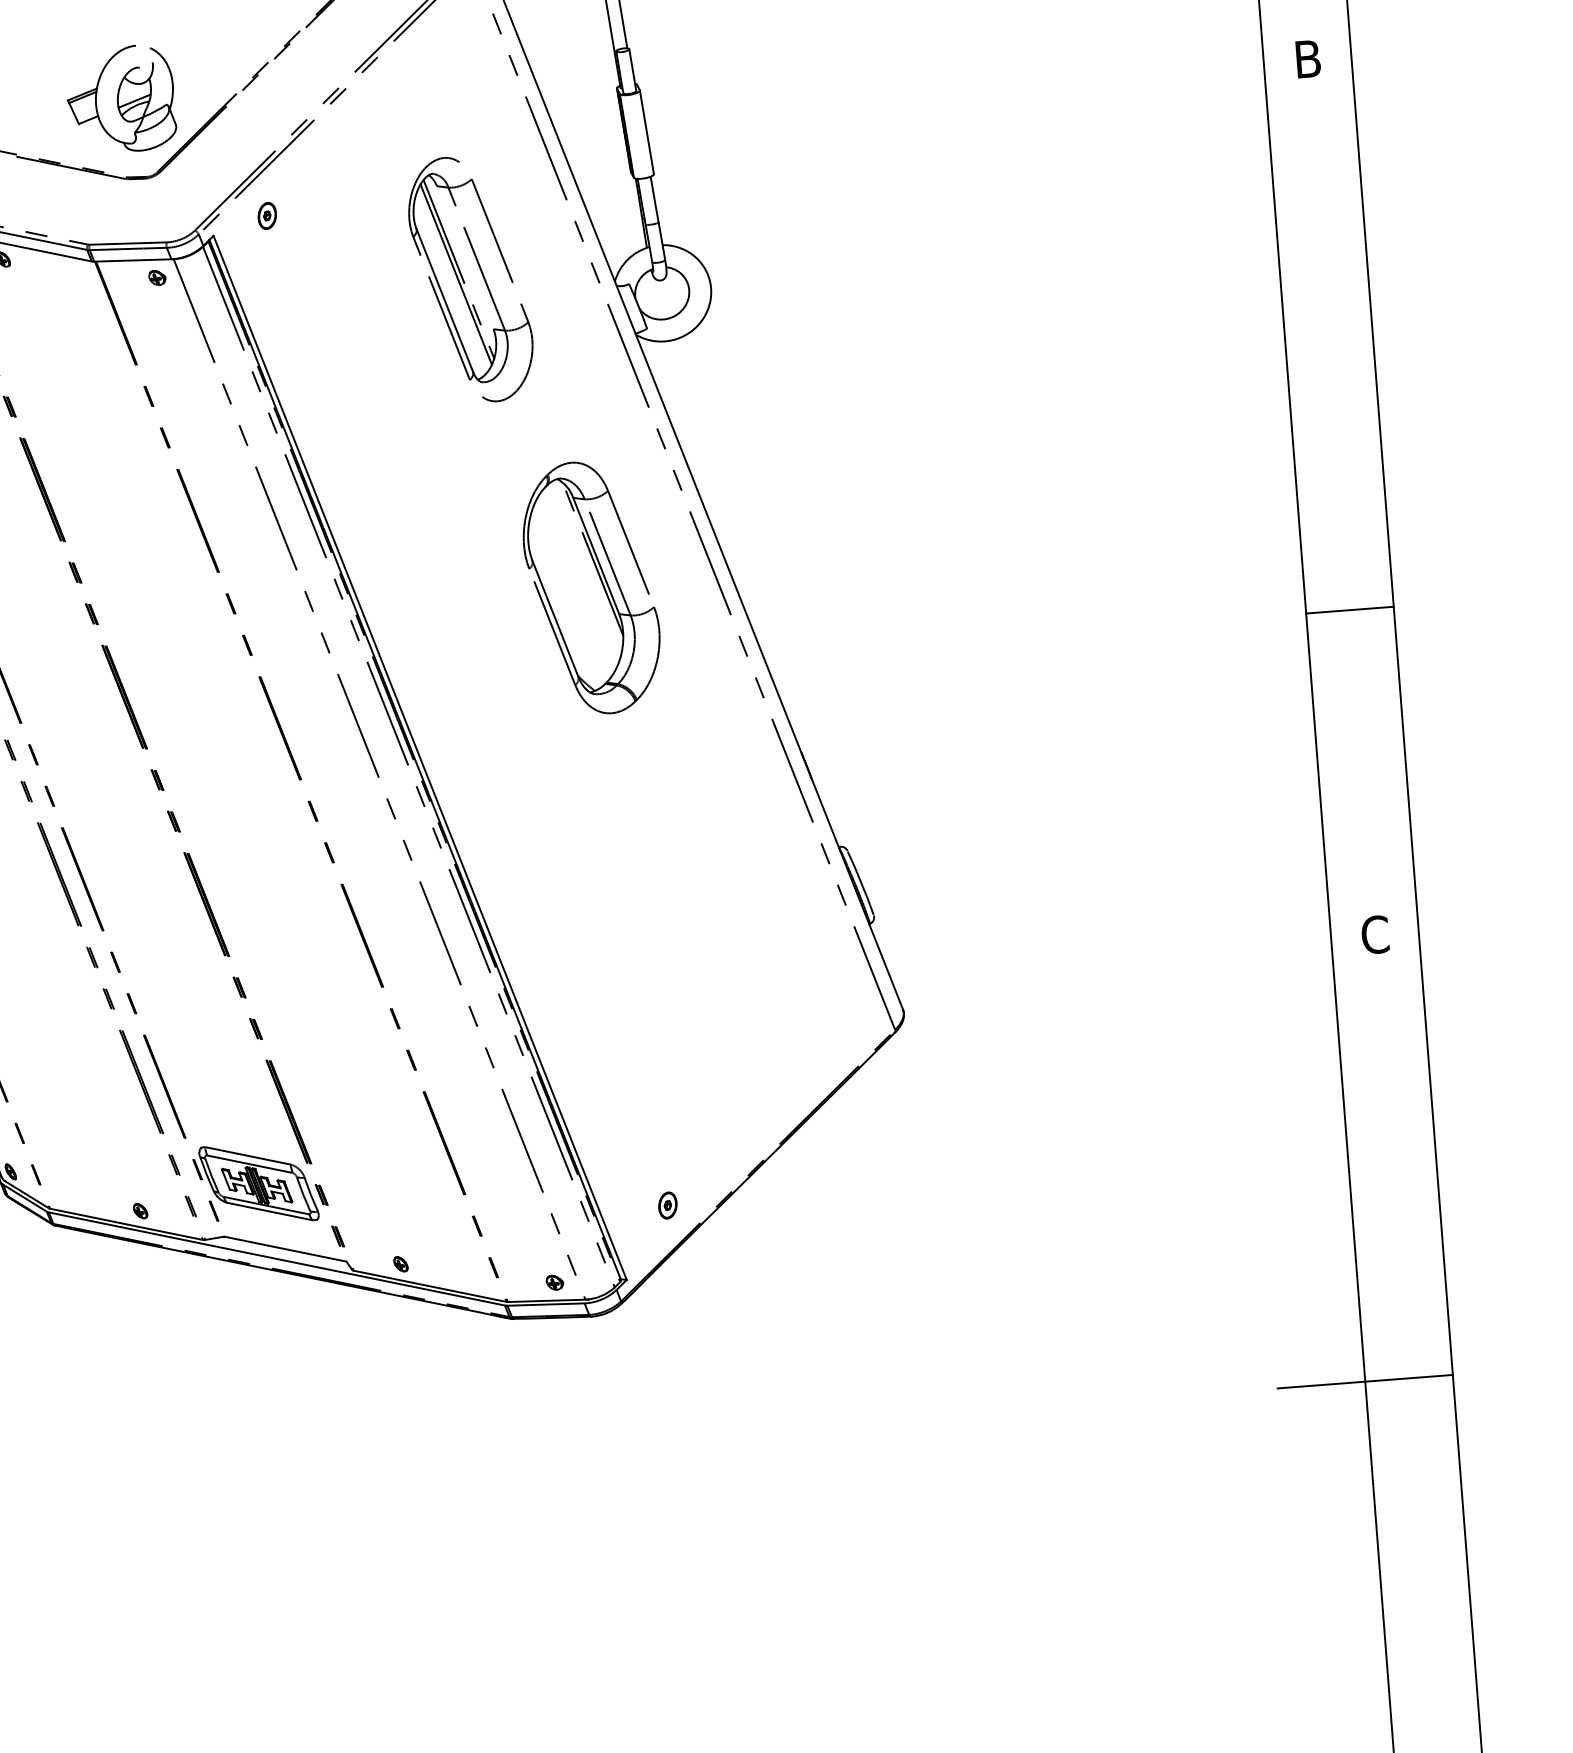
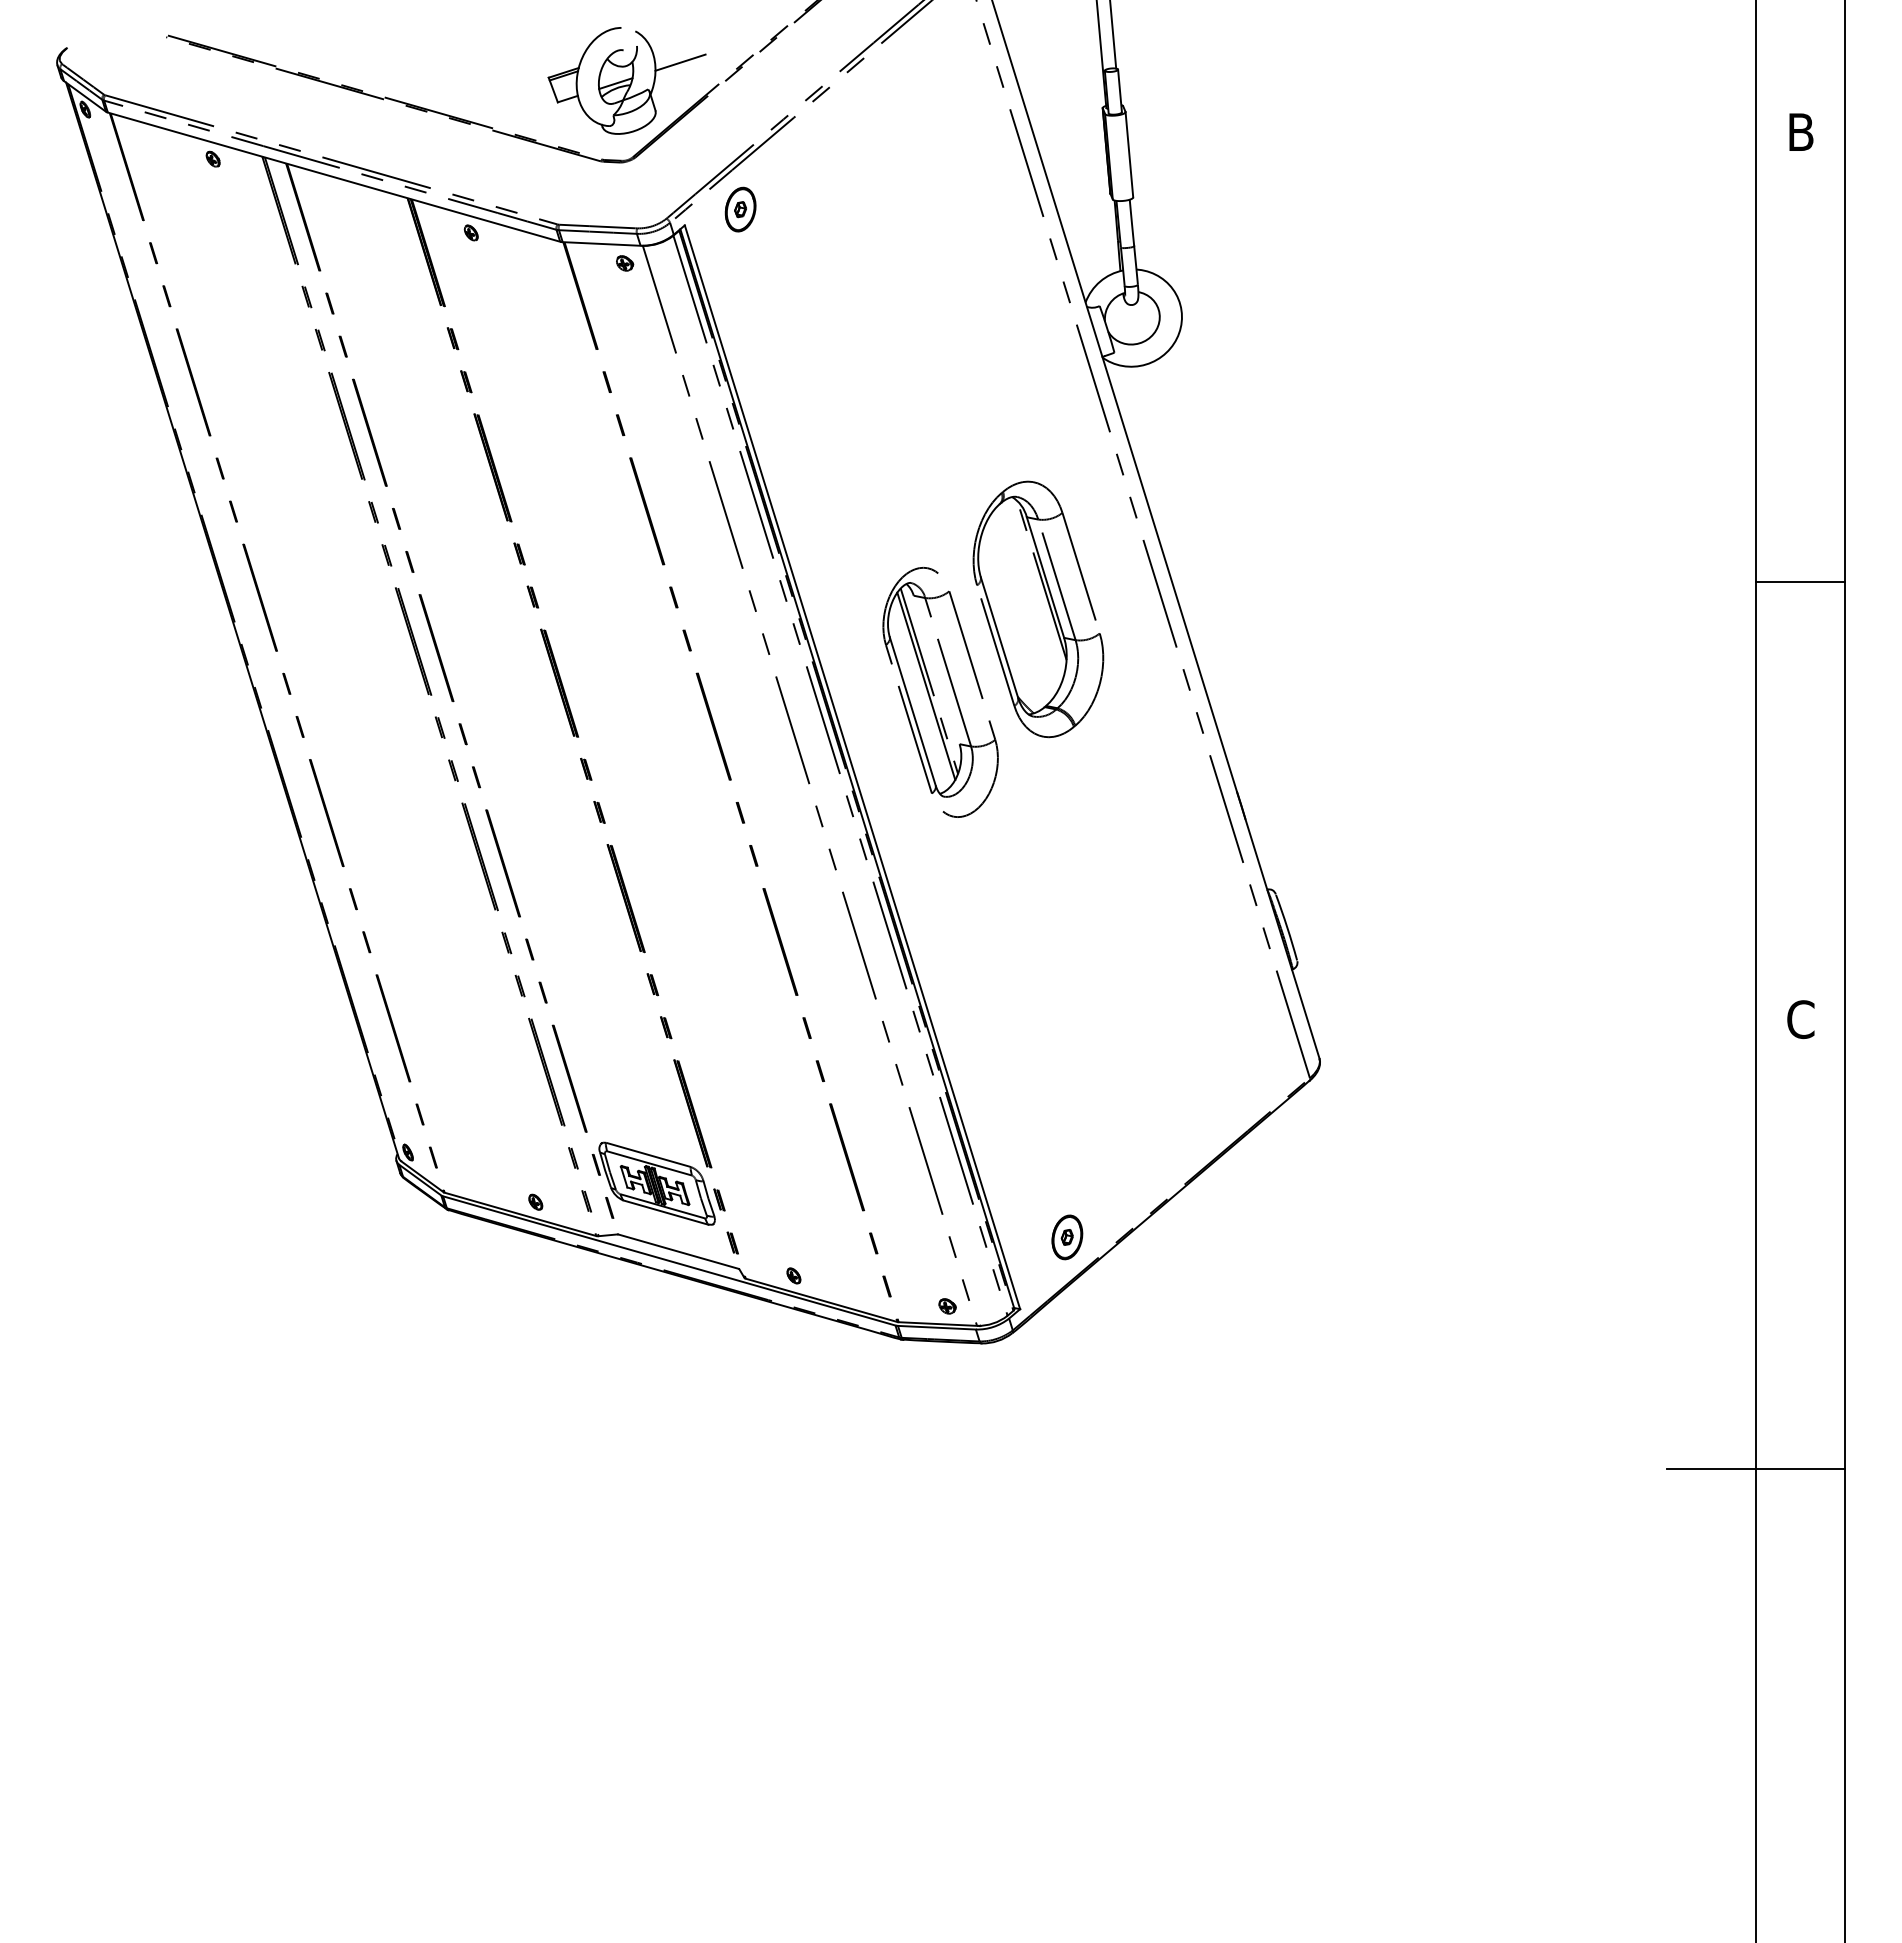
line: (196, 75) -> (680, 62), added
part: (267, 215) -> (740, 209), size x1.67
part: (464, 281) -> (934, 693), moved
line: (1349, 610) -> (1800, 581), moved
part: (668, 1205) -> (1067, 1237), size x1.67

